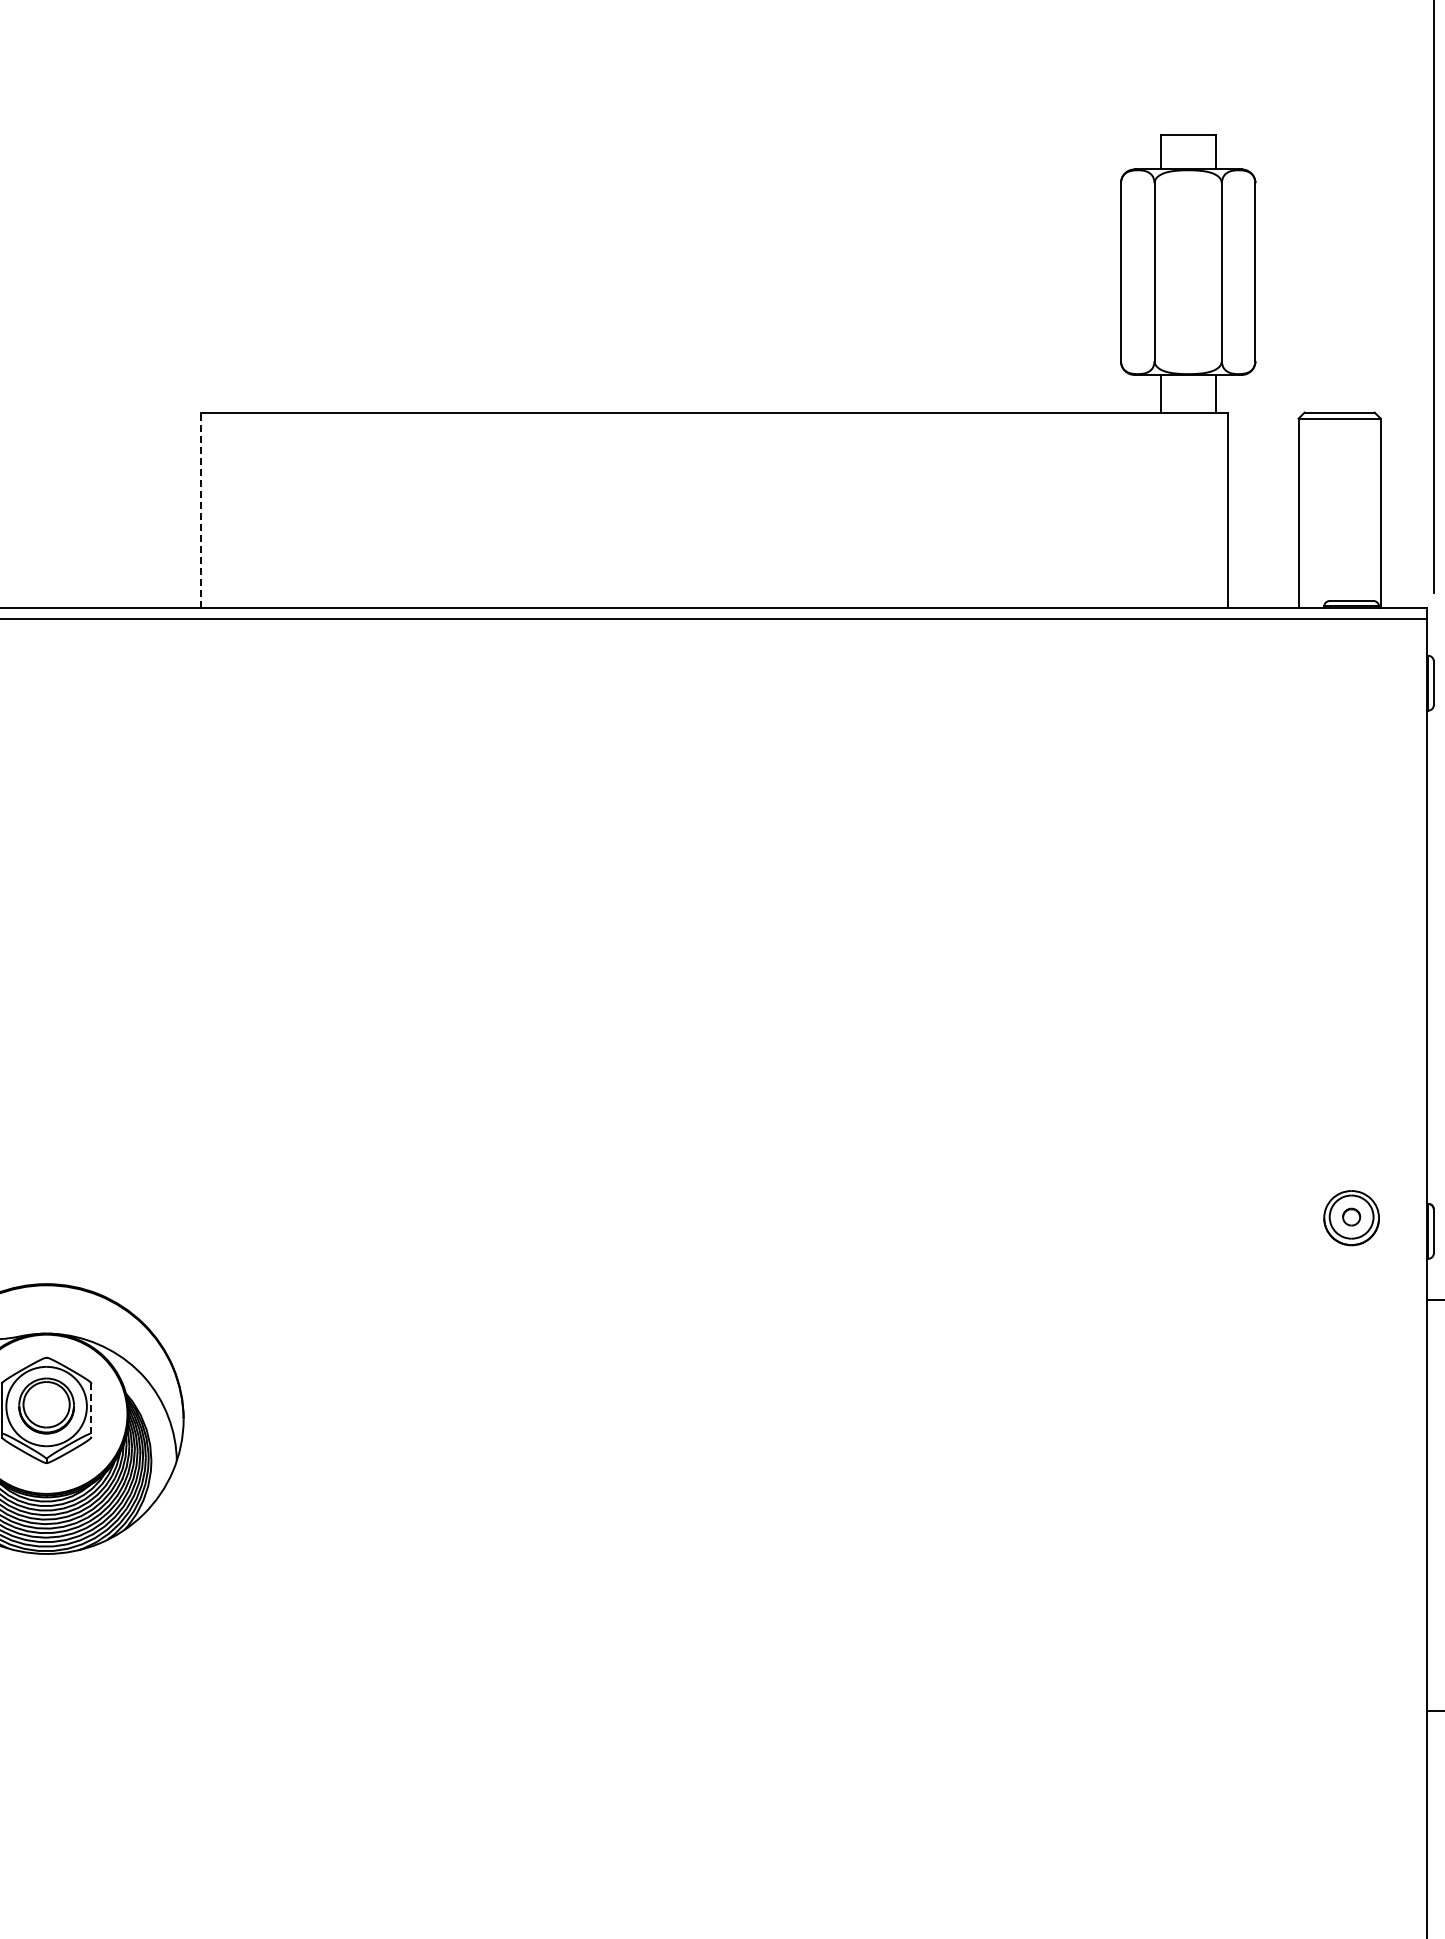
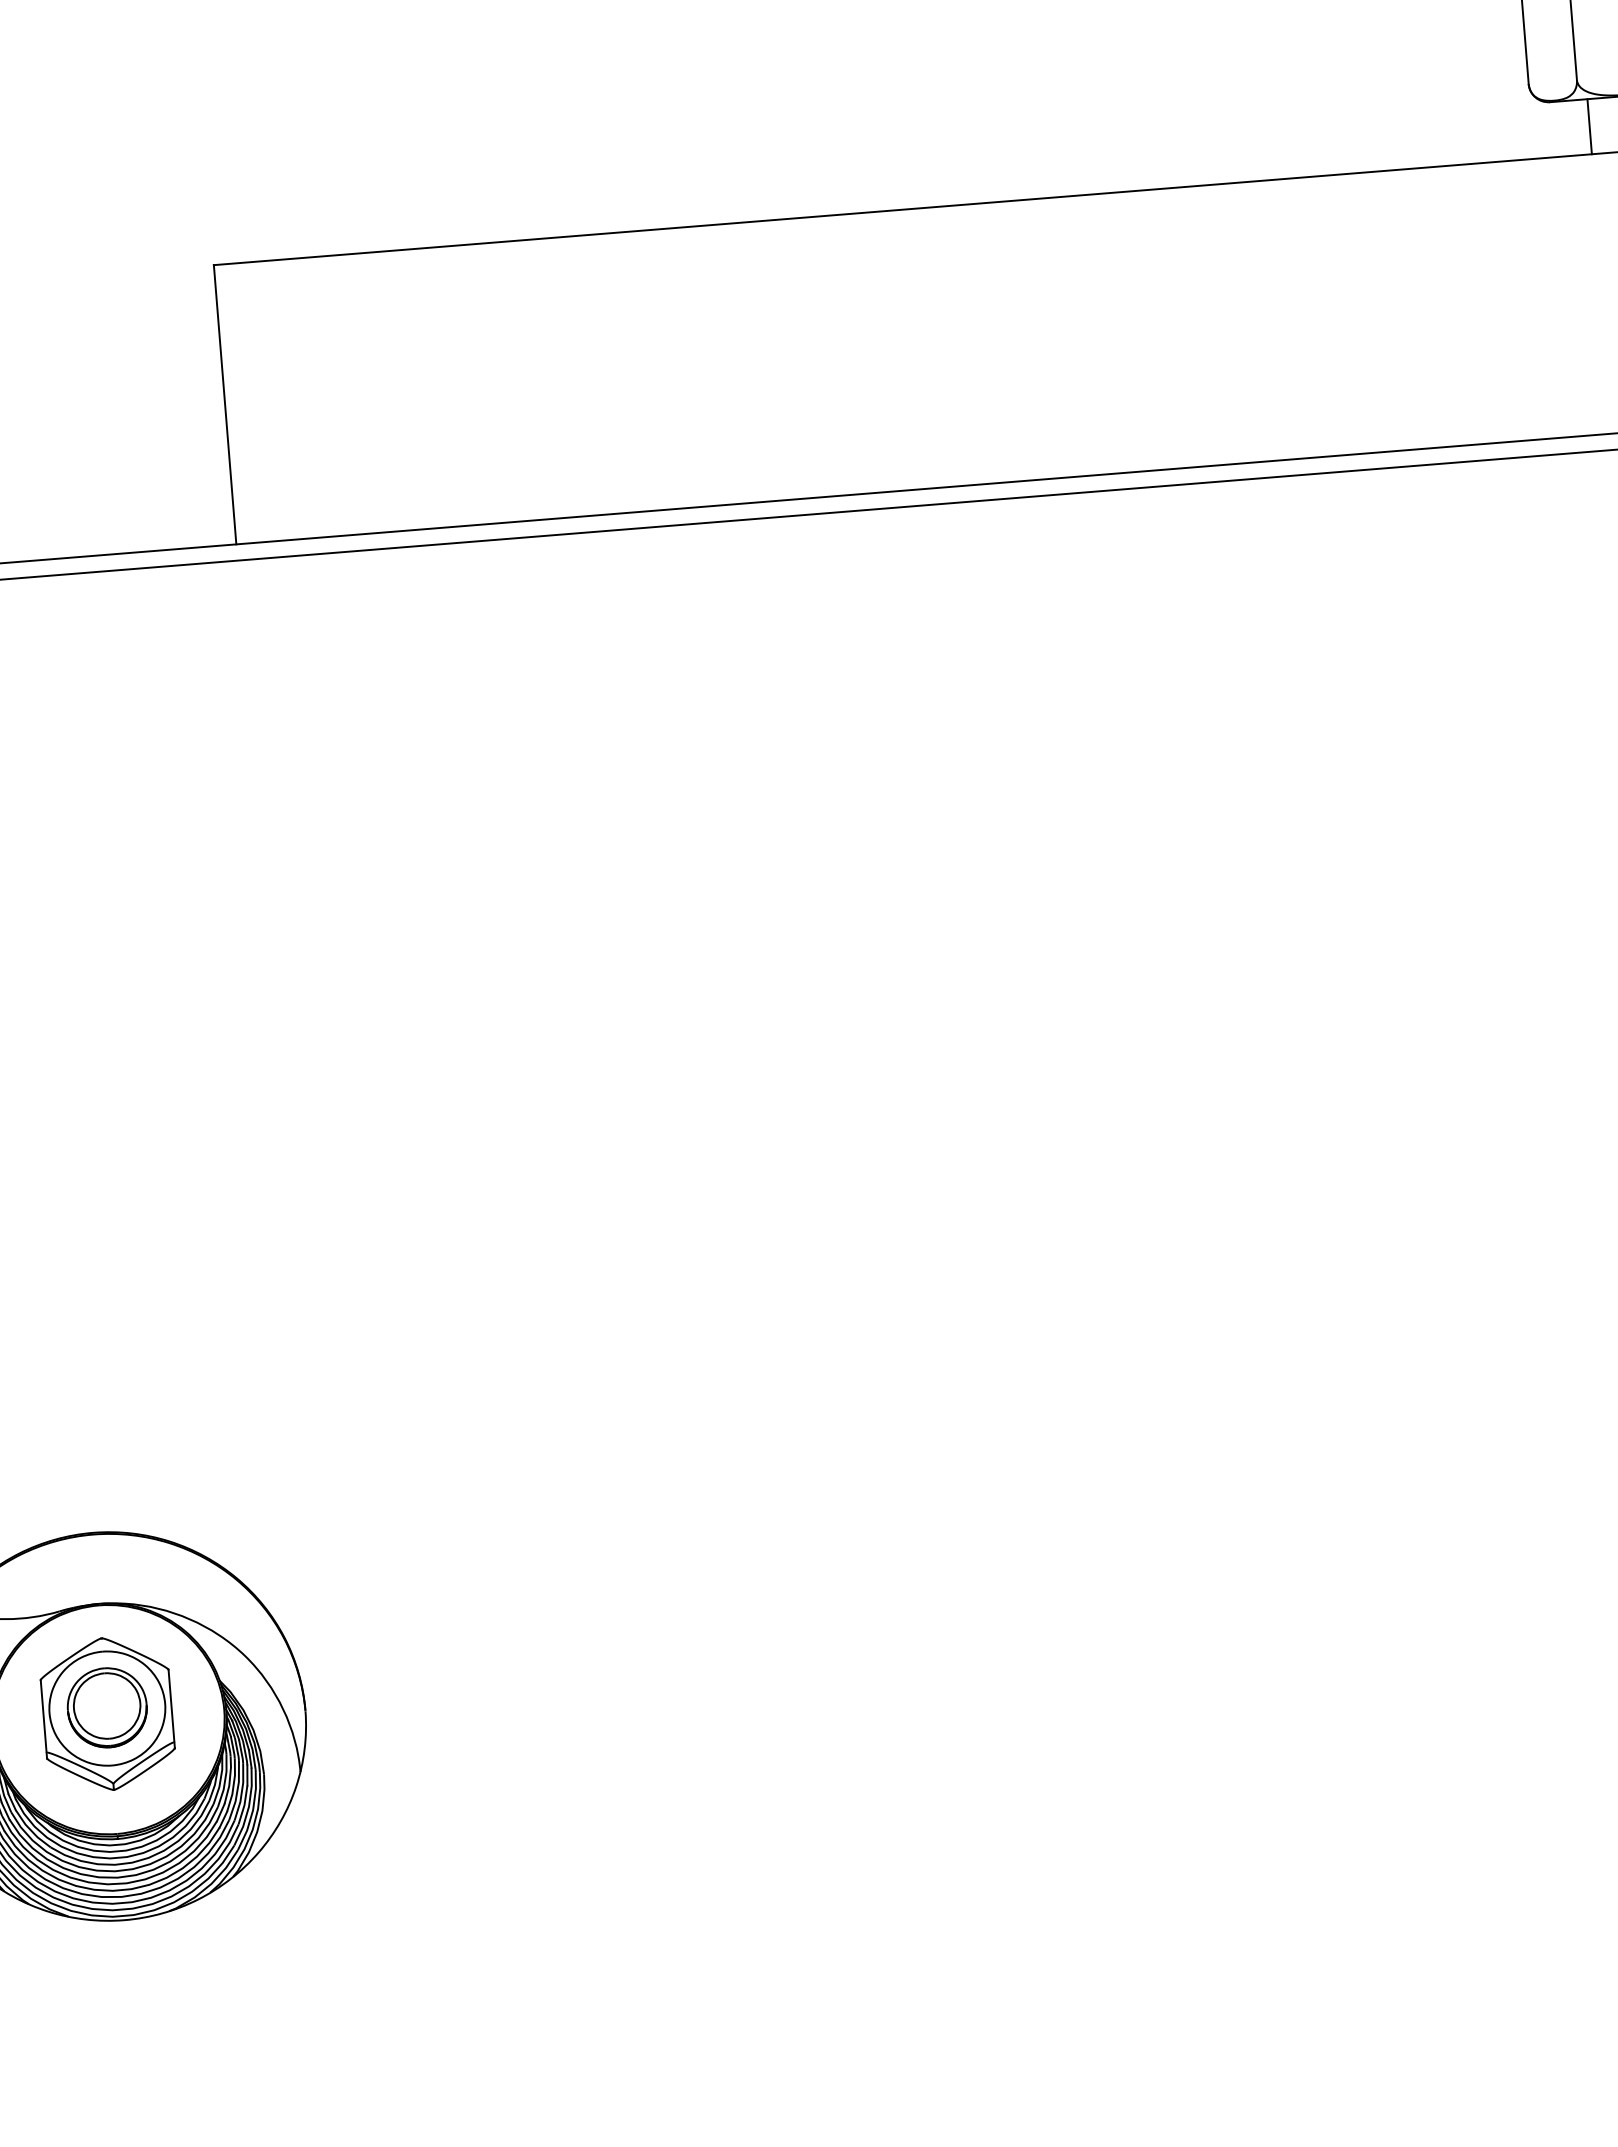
line: (200, 510) -> (224, 404), dashed -> solid
line: (91, 1410) -> (172, 1709), dashed -> solid

